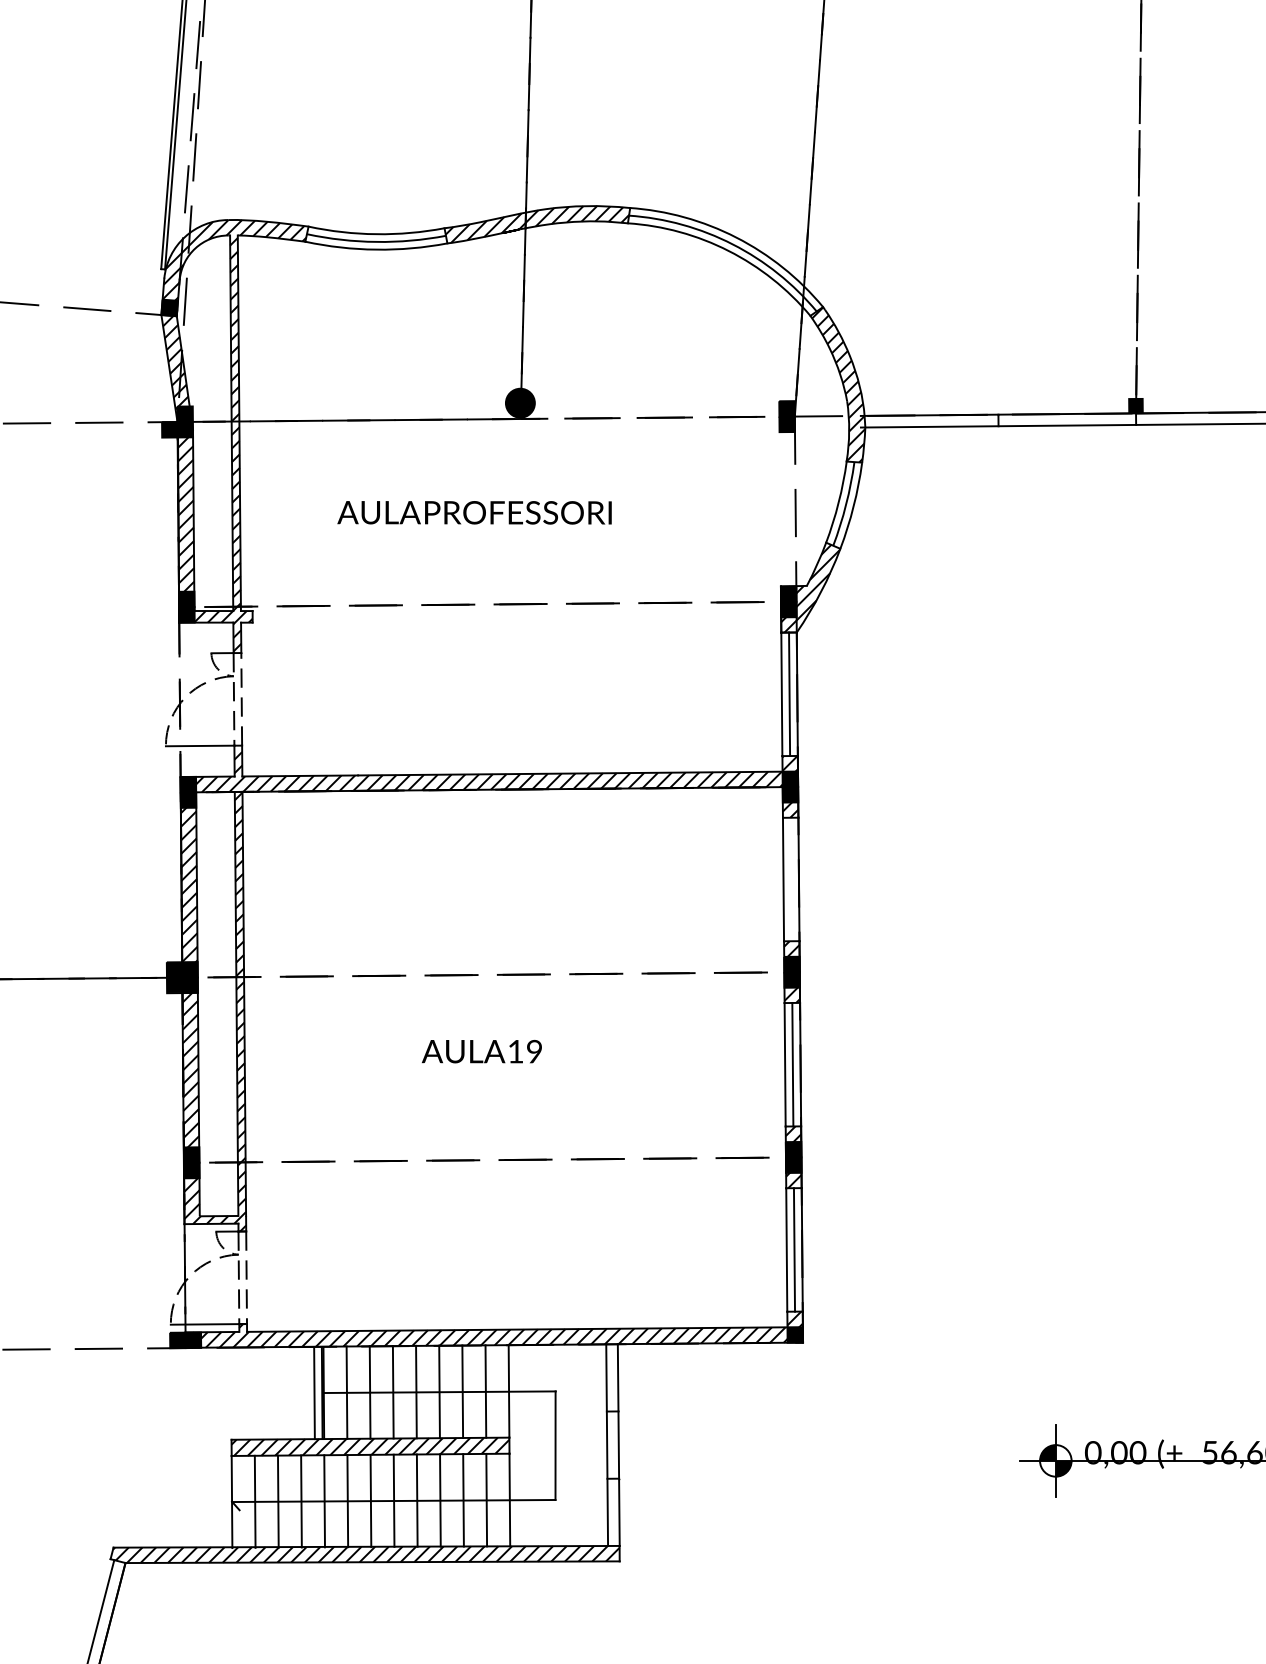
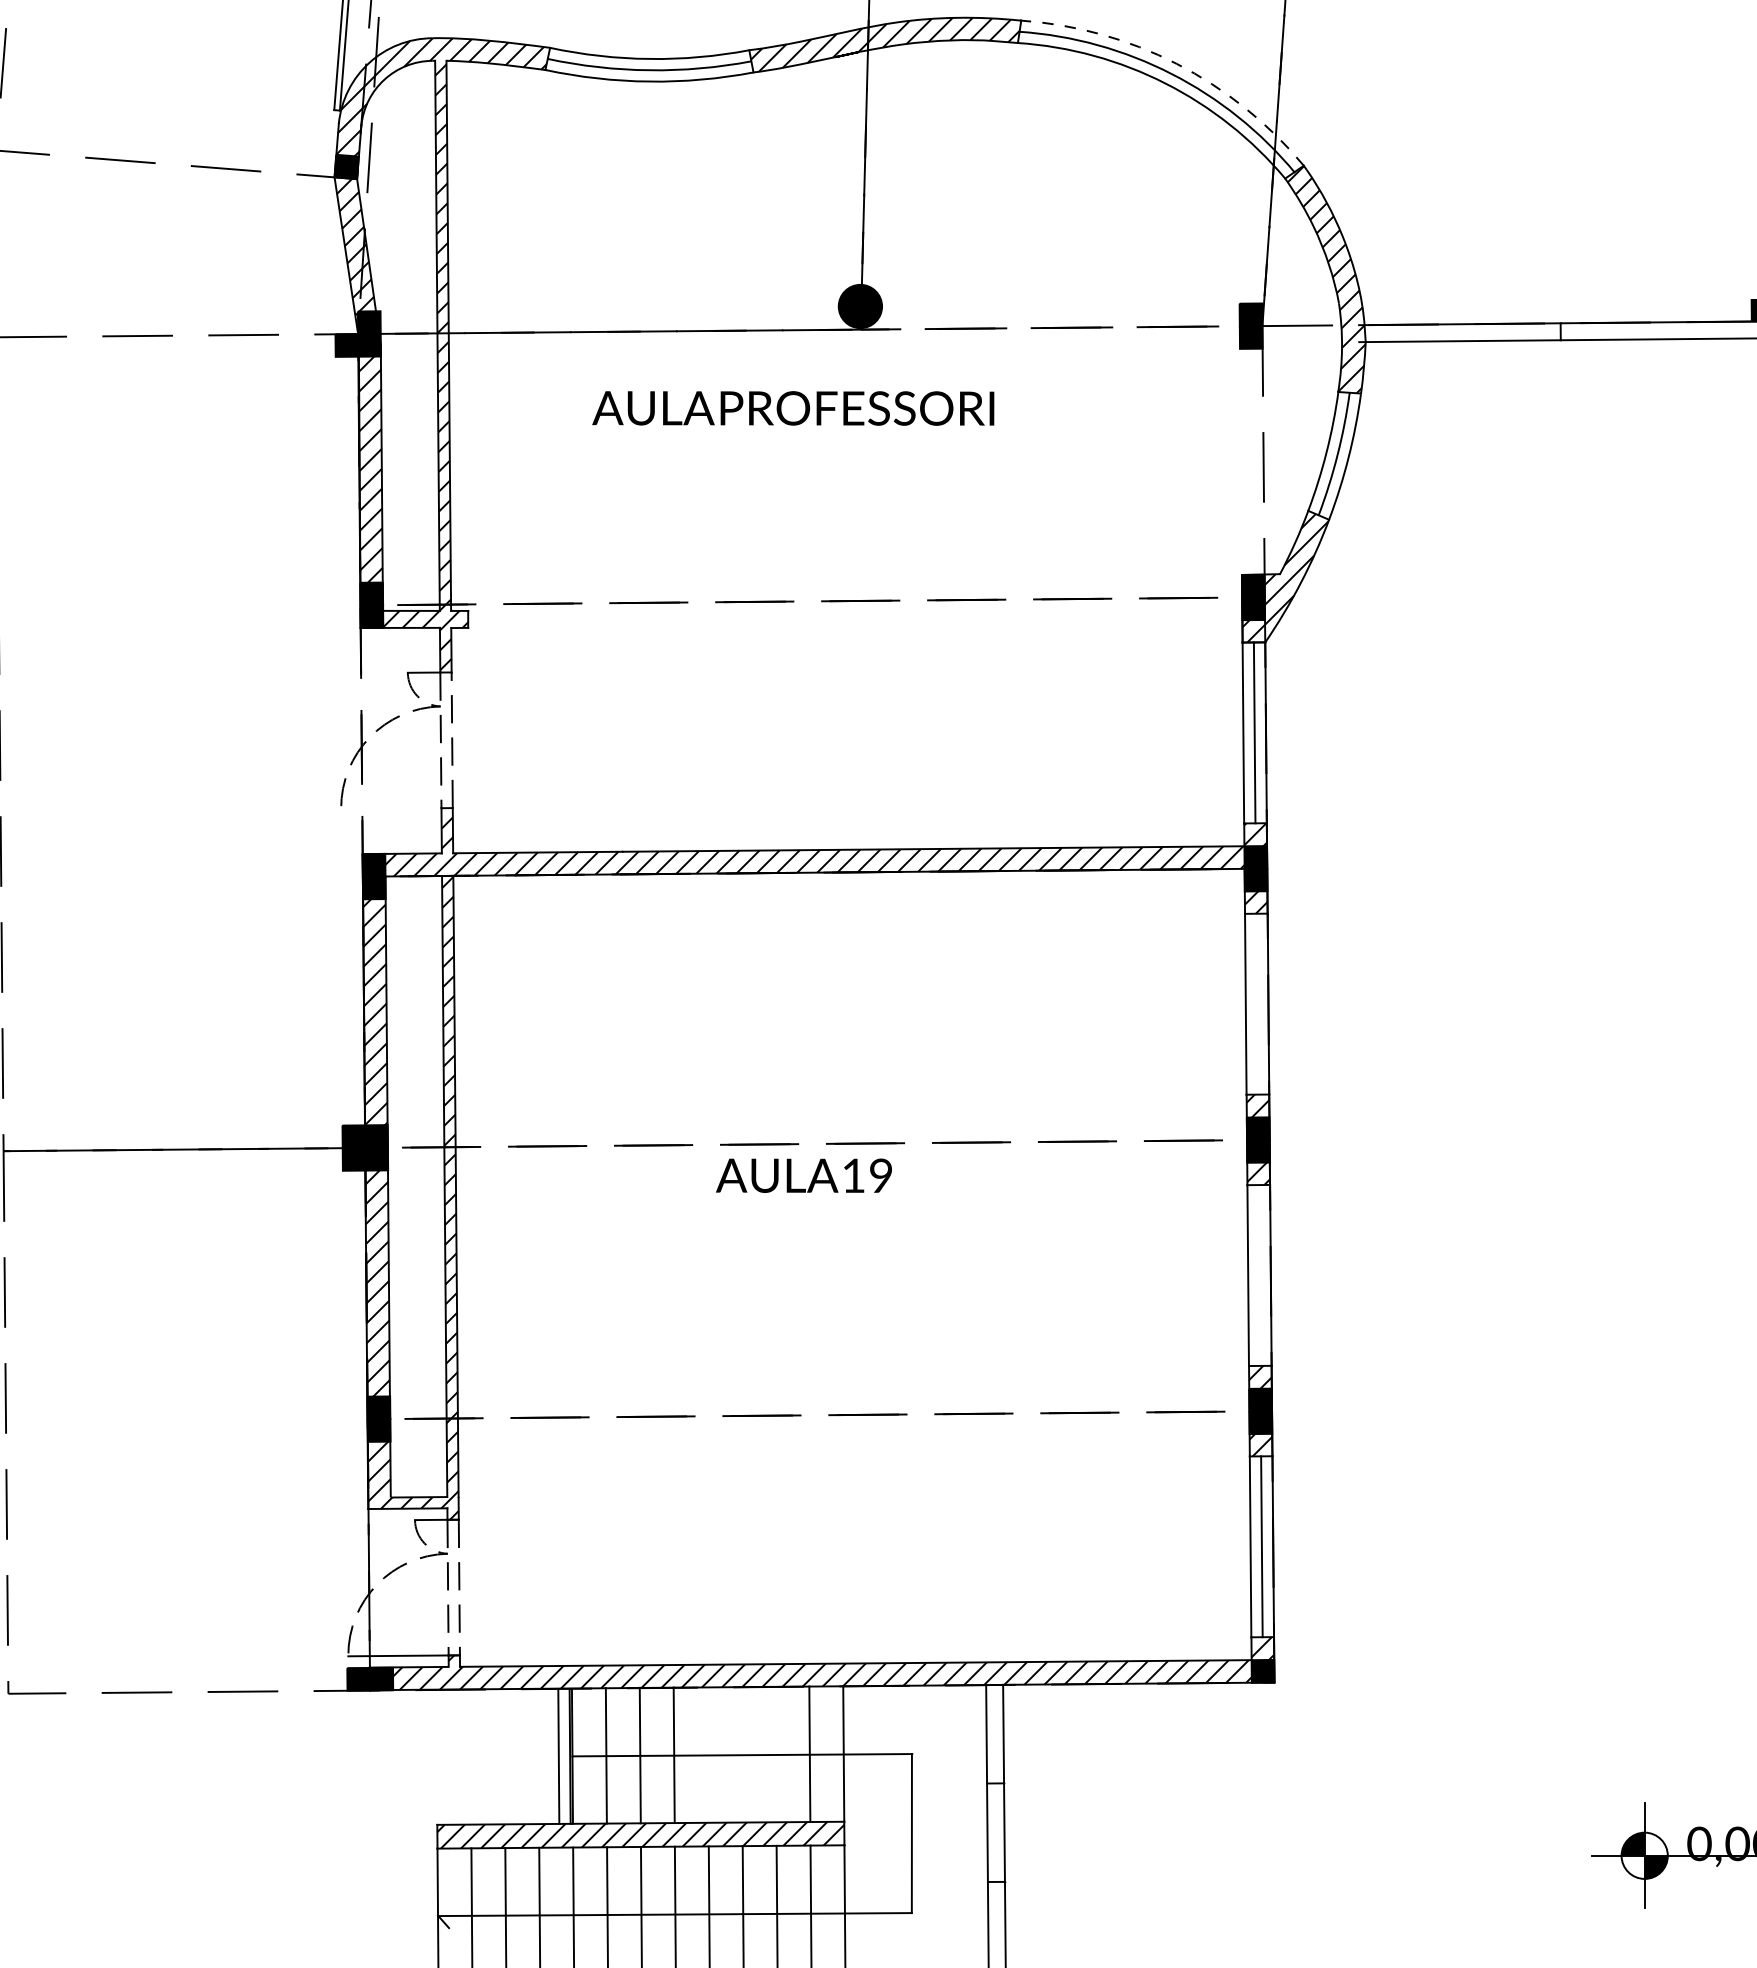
arc: (736, 237) -> (1176, 63), solid -> dashed
text: (474, 512) -> (793, 408), moved
line: (199, 745) -> (390, 807), removed
text: (481, 1051) -> (803, 1175), moved
line: (792, 1064) -> (1258, 1275), removed
line: (416, 1391) -> (708, 1754), removed
line: (439, 1391) -> (741, 1754), removed
line: (462, 1391) -> (775, 1754), removed

